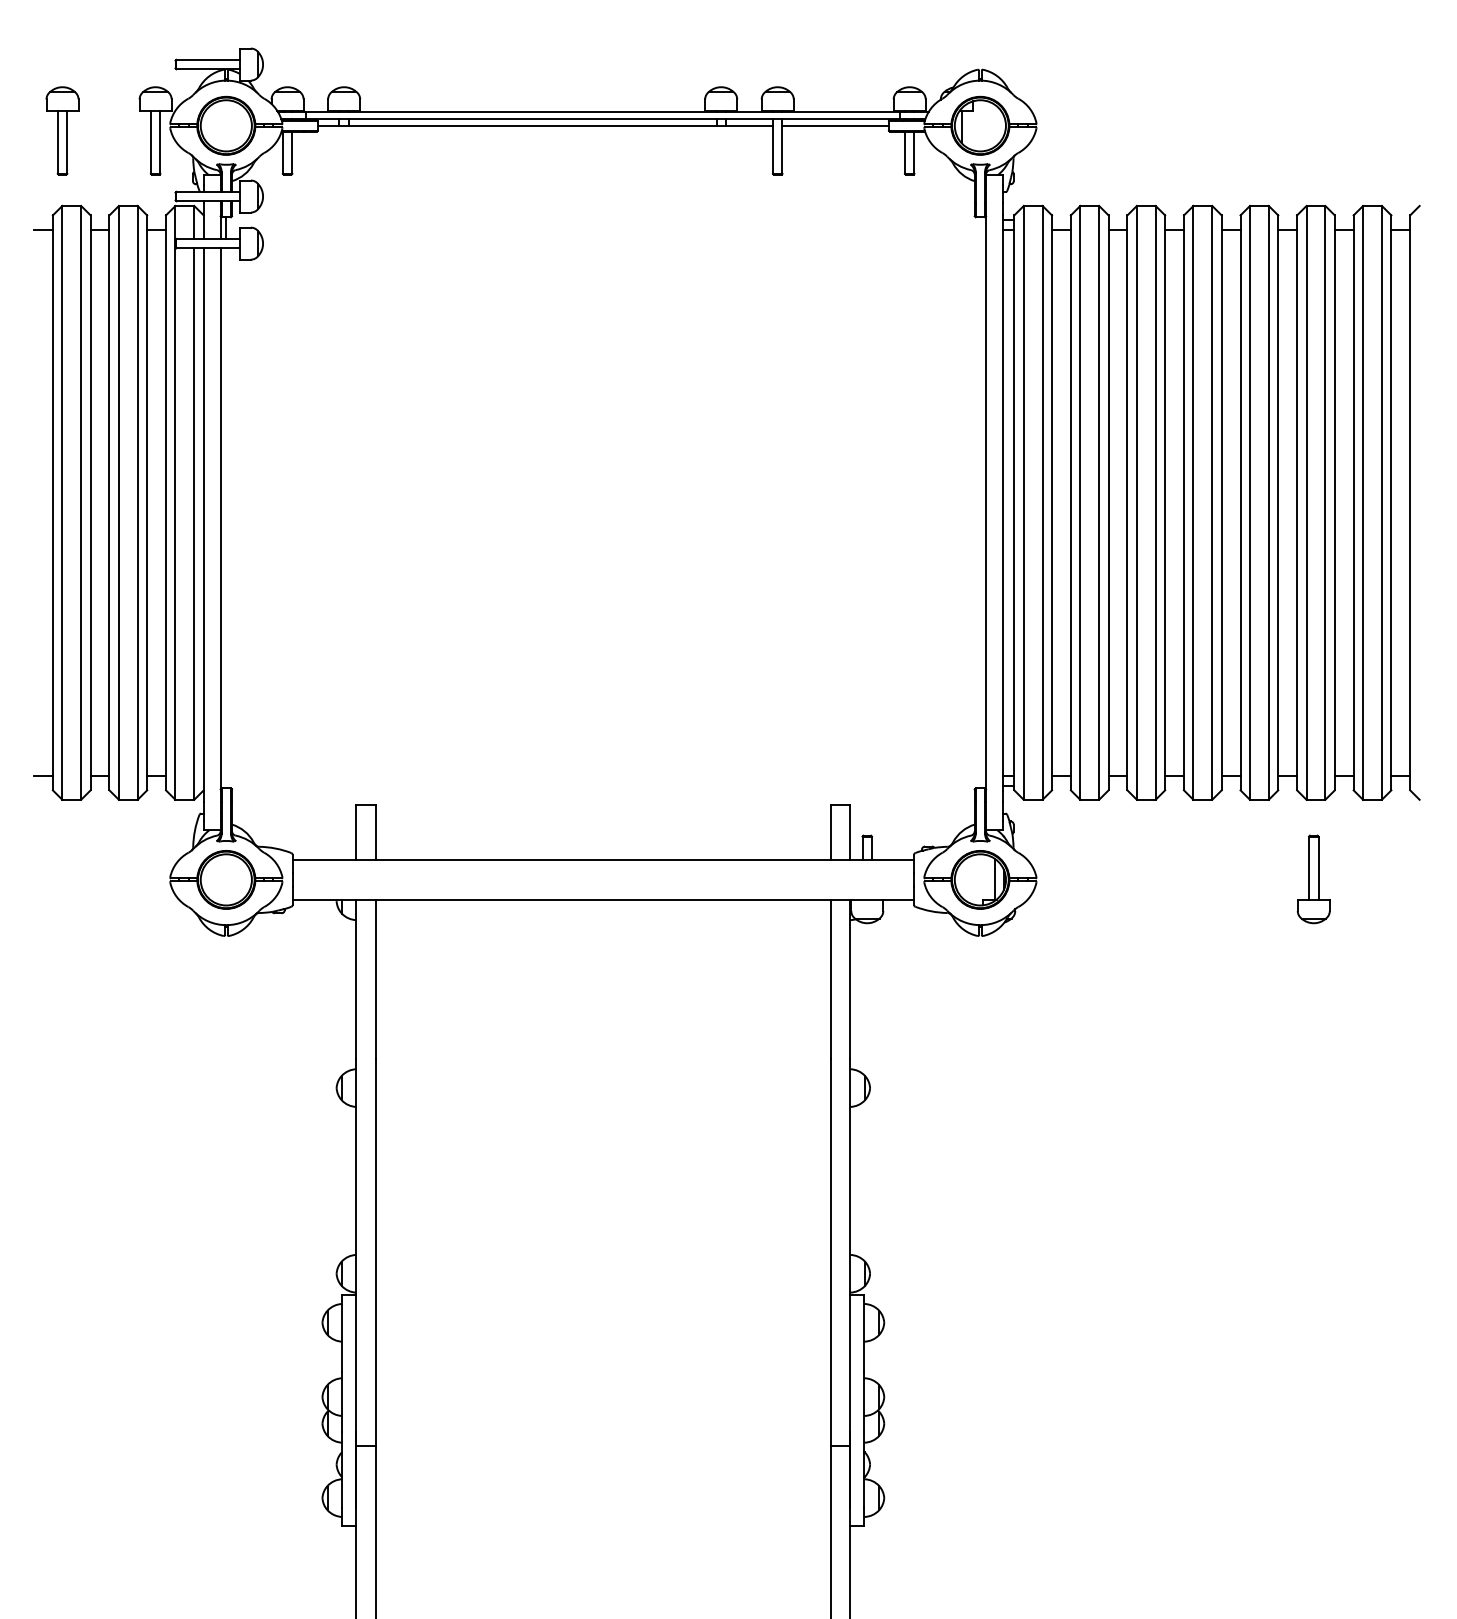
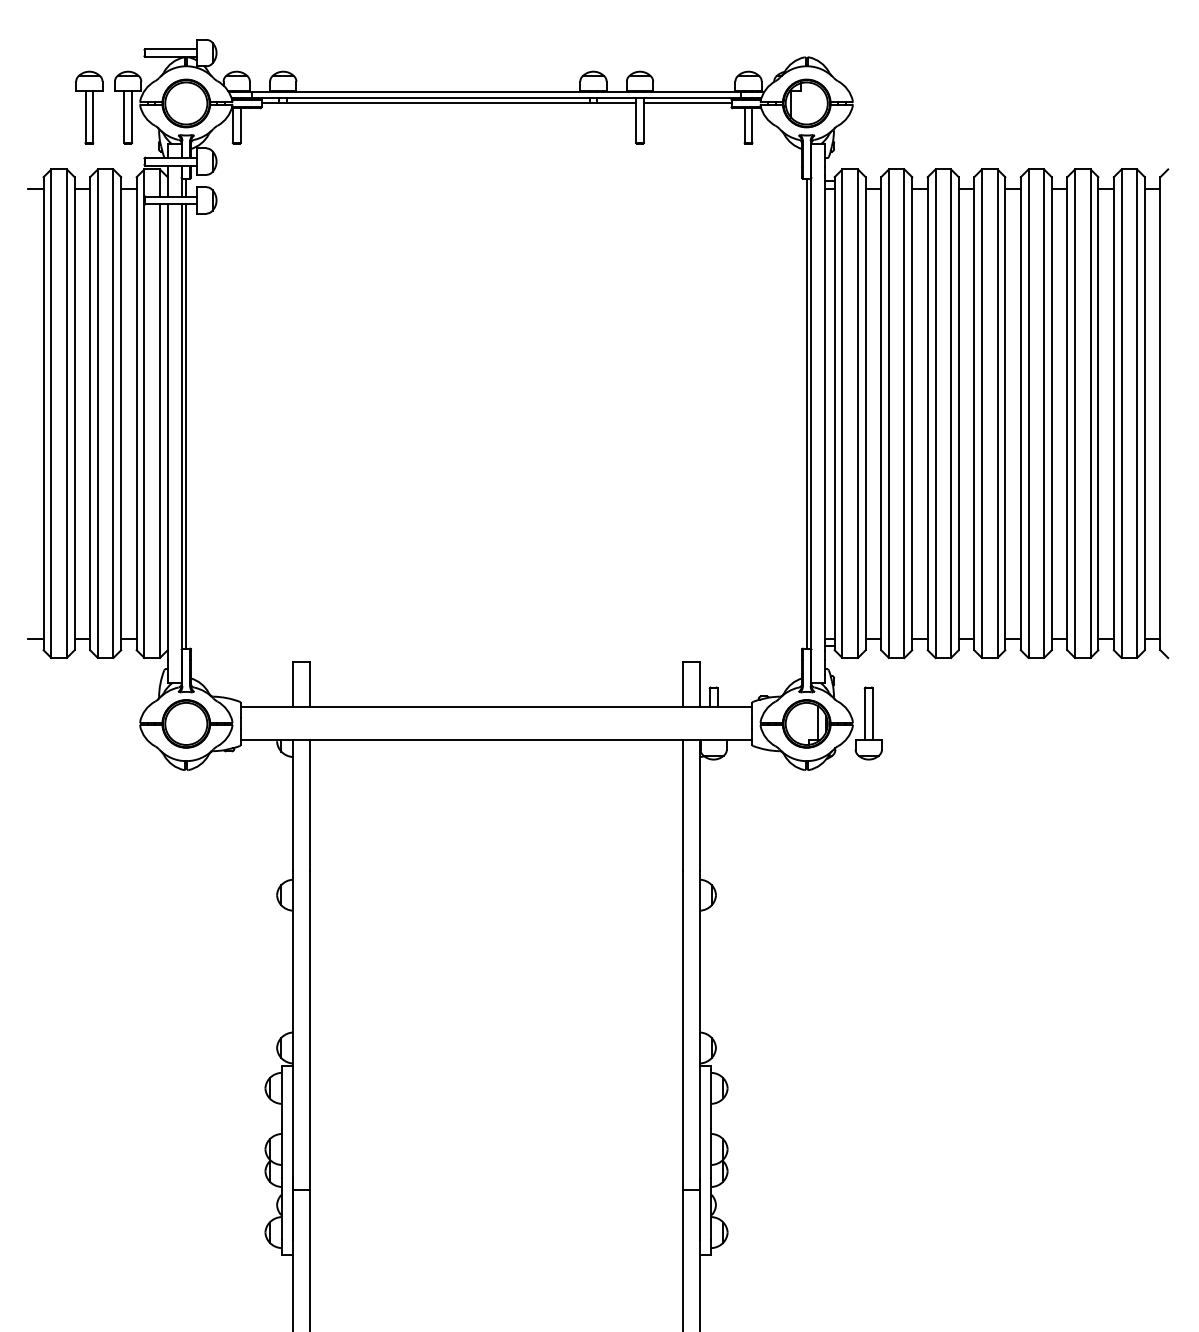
part: (62, 130) -> (89, 107), moved
line: (980, 502) -> (806, 413), added
line: (226, 518) -> (186, 426), added
part: (1313, 879) -> (868, 723), moved

